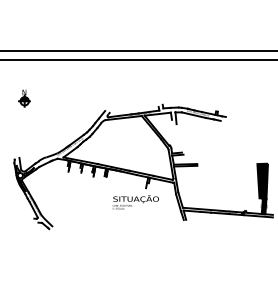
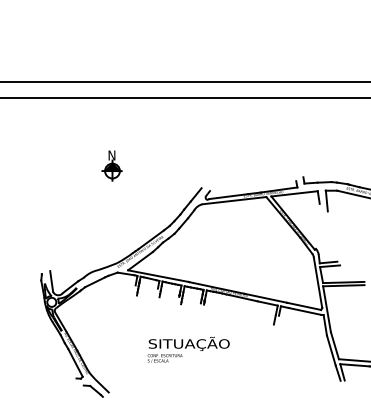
part: (24, 98) -> (112, 166), moved
text: (135, 202) -> (188, 349), moved

